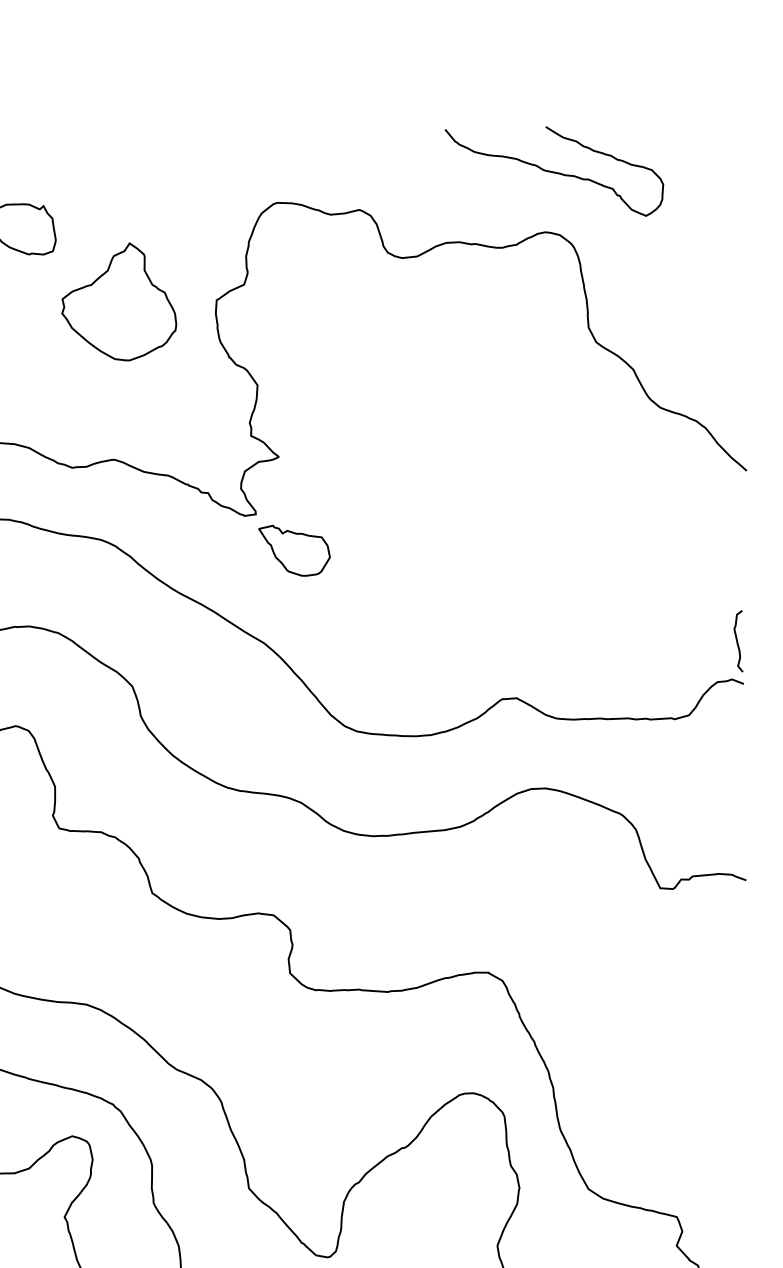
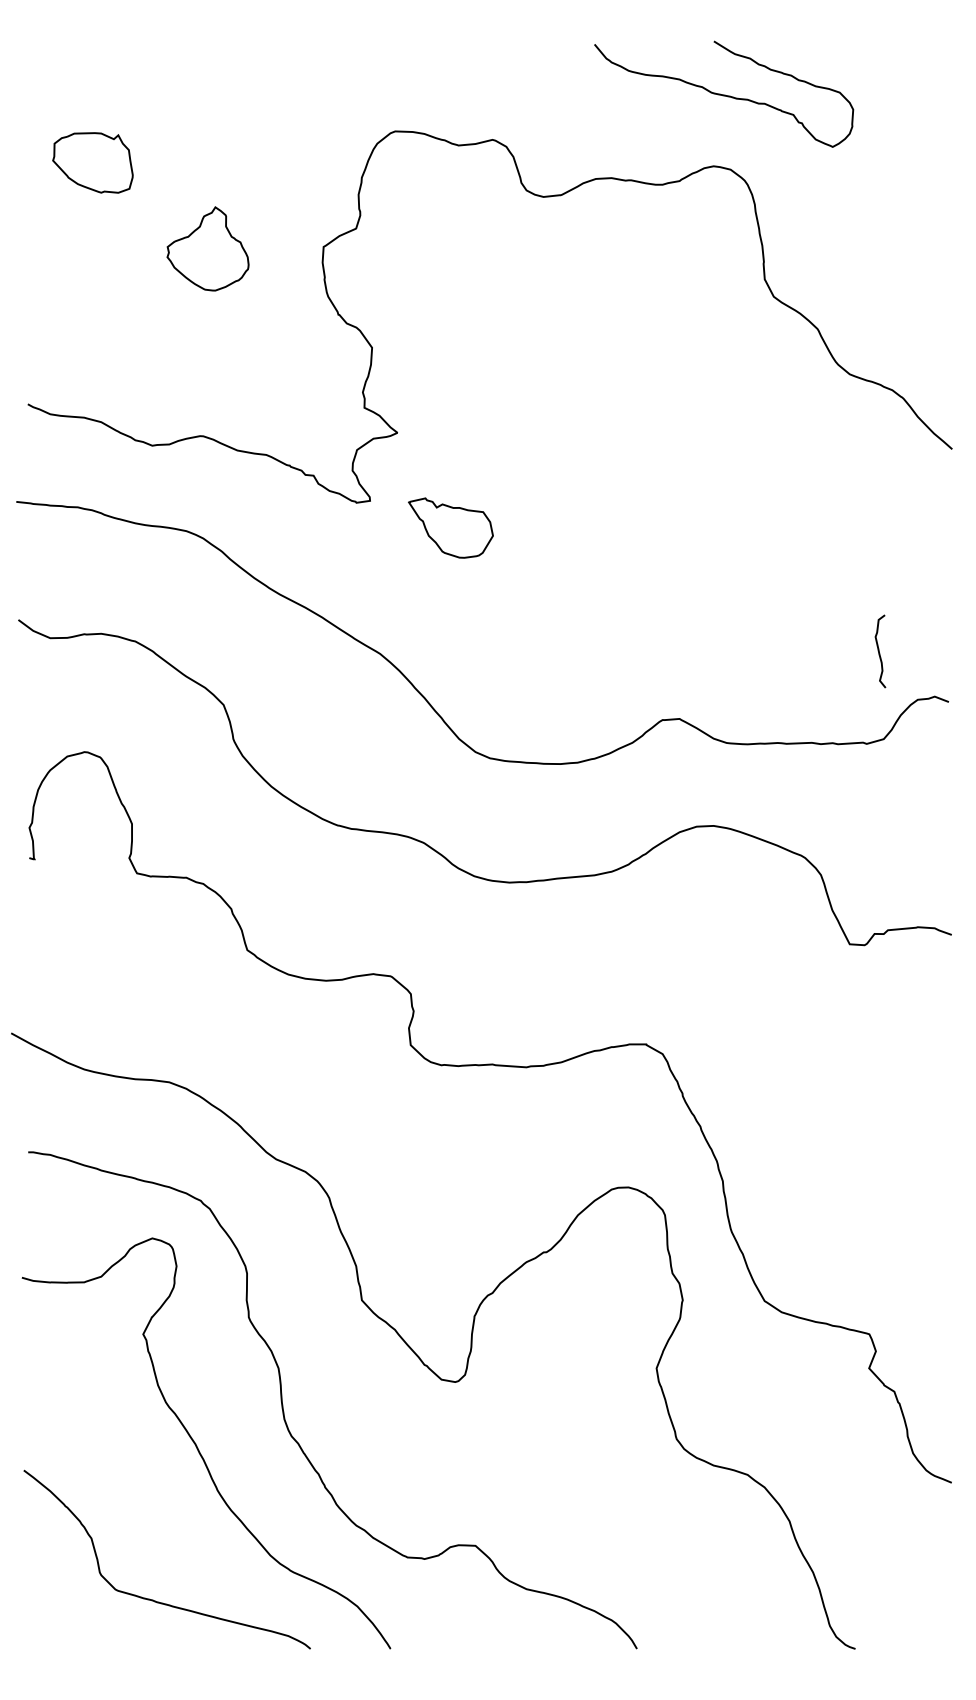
part: (118, 301) -> (207, 248), size x0.6
part: (294, 550) -> (450, 527), moved
curve: (737, 641) -> (879, 651), moved

